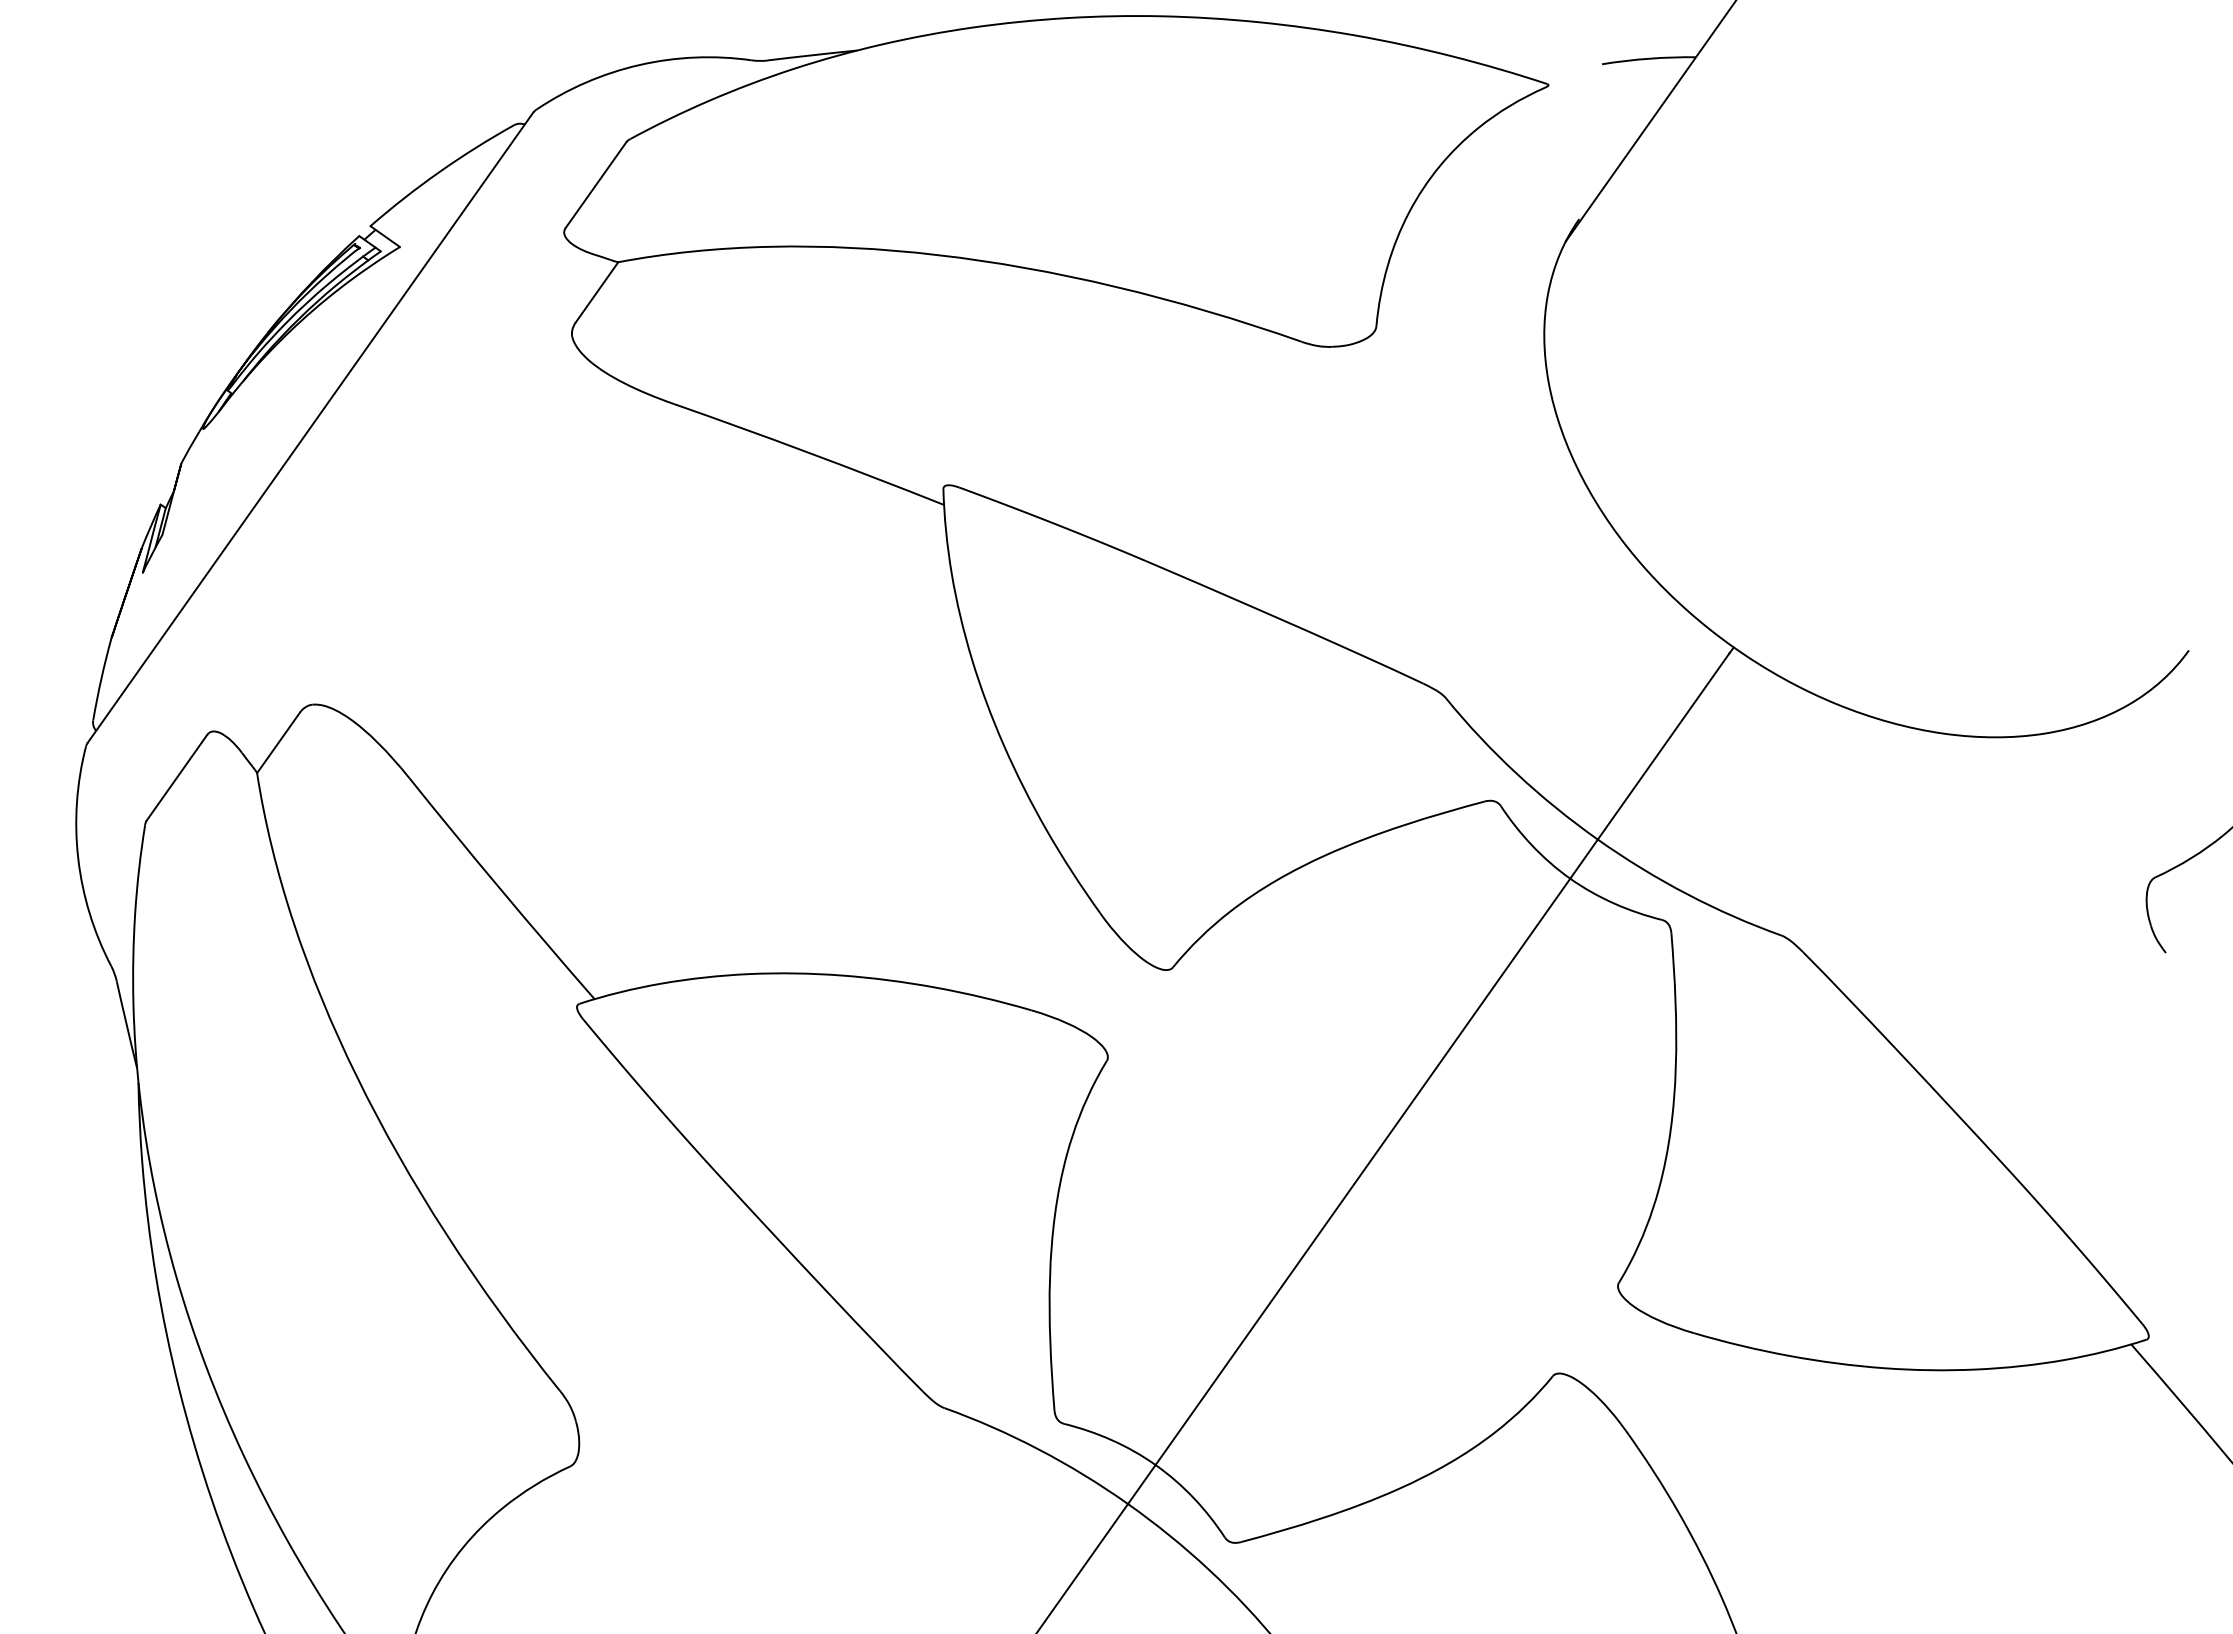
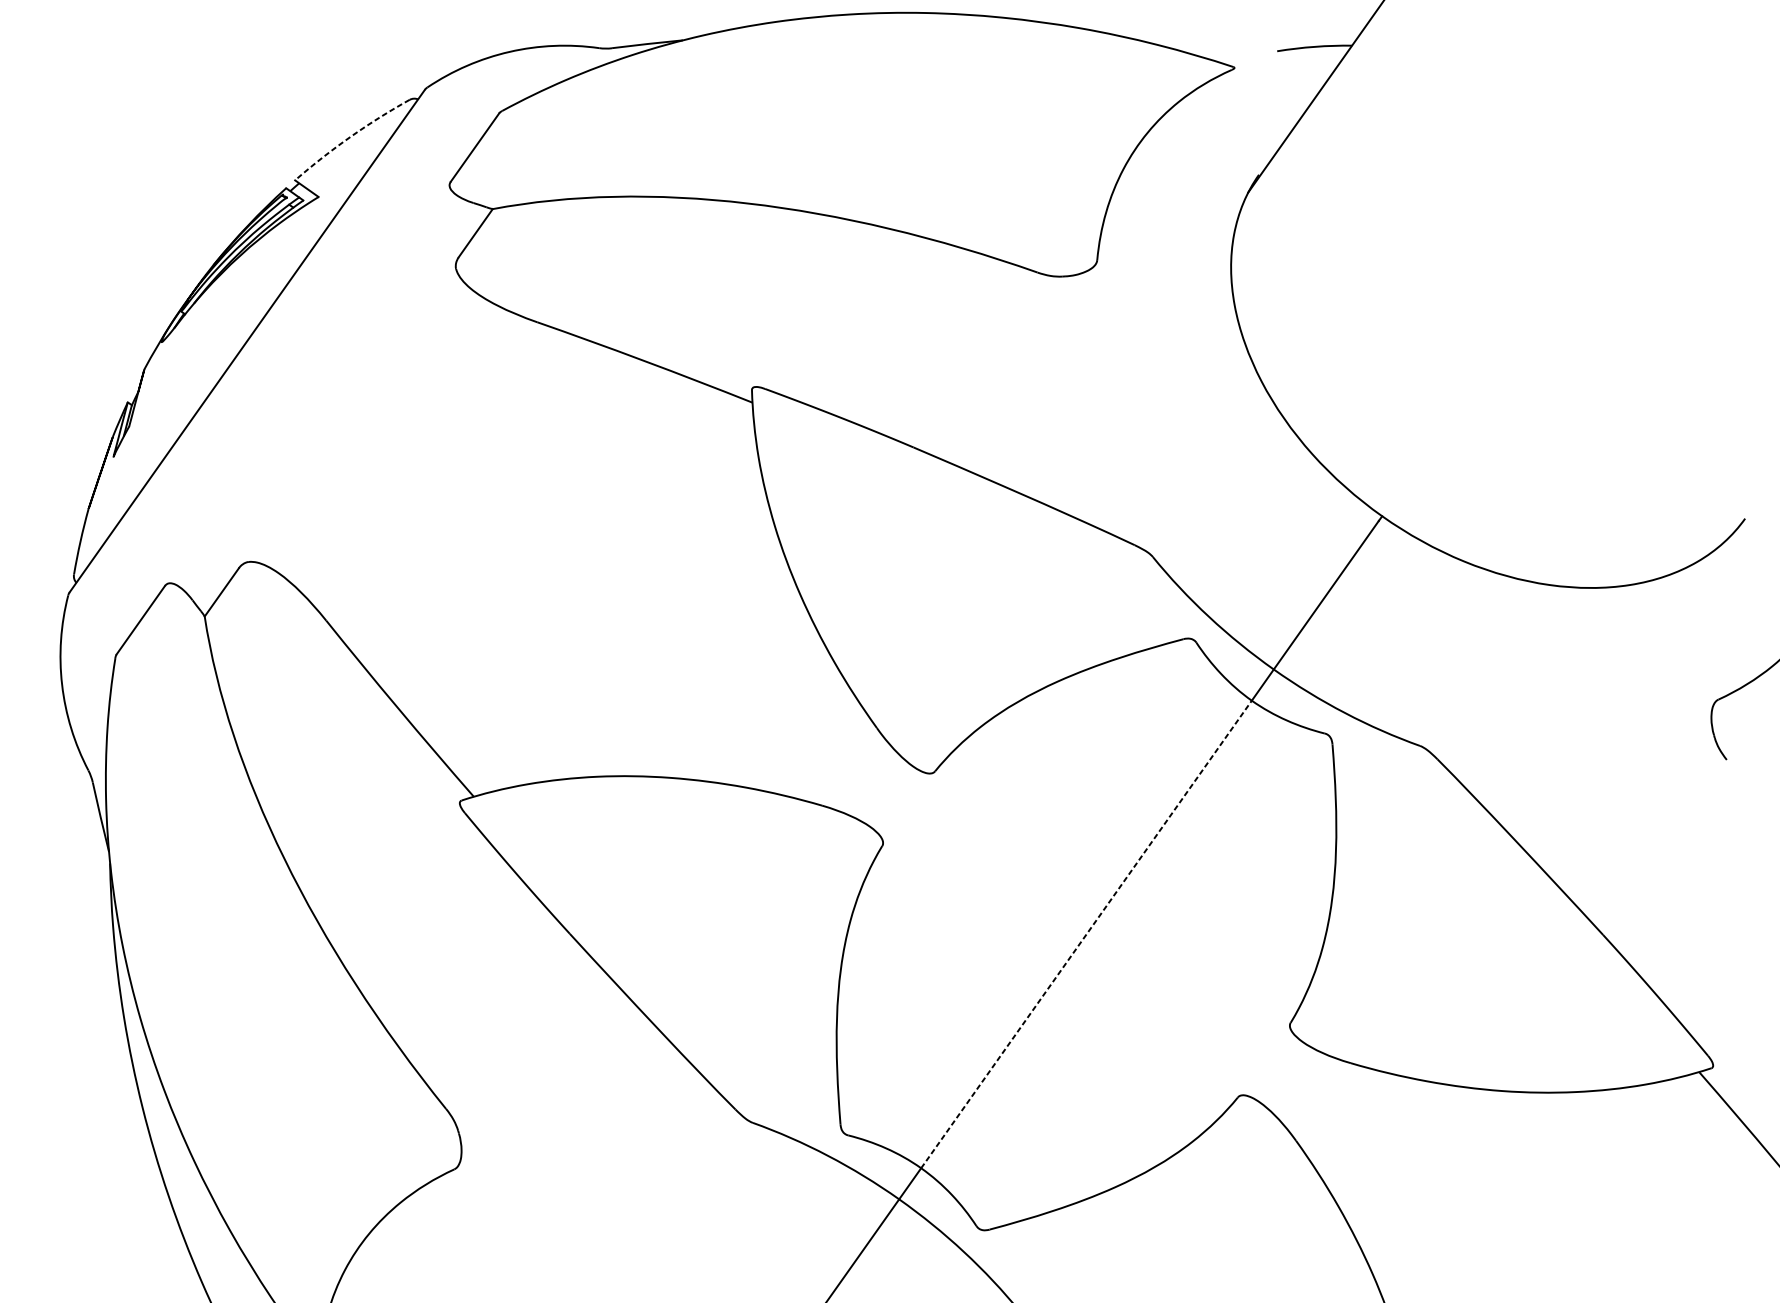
arc: (439, 171) -> (350, 136), solid -> dashed
line: (1363, 1171) -> (1086, 934), solid -> dashed

